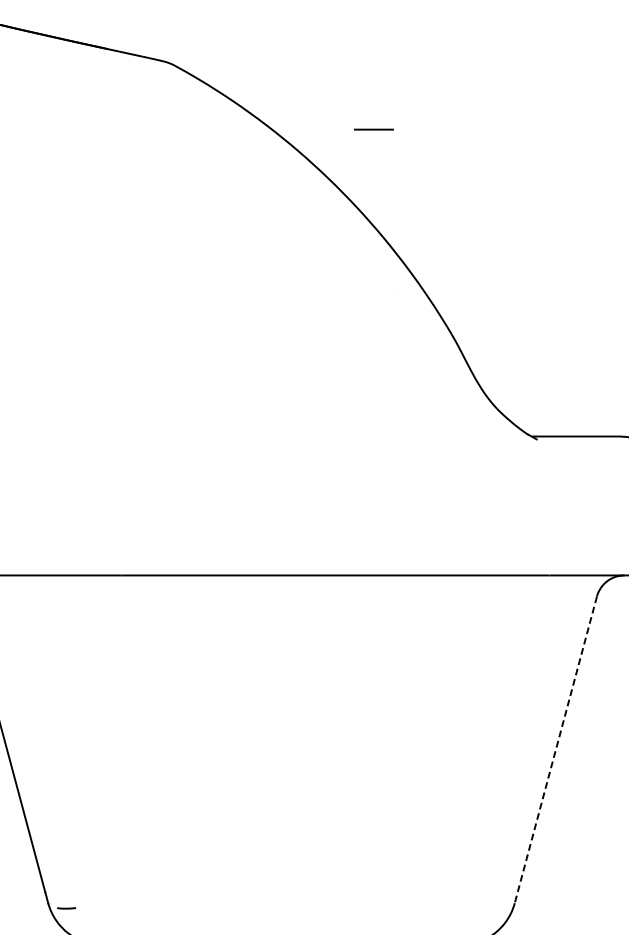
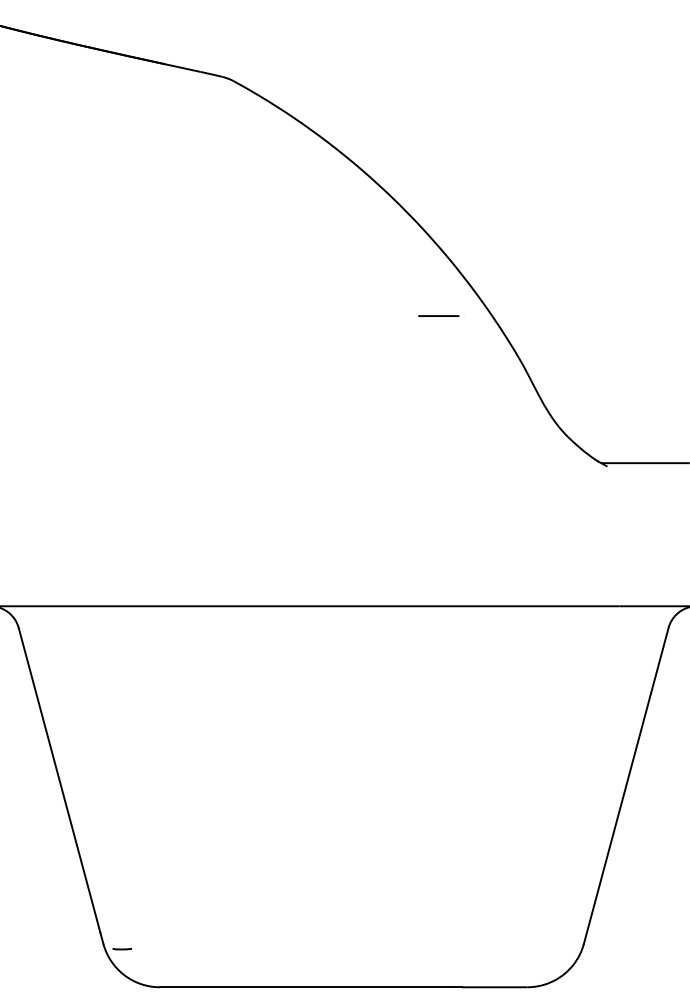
line: (373, 129) -> (438, 315), moved
line: (556, 750) -> (626, 786), dashed -> solid

